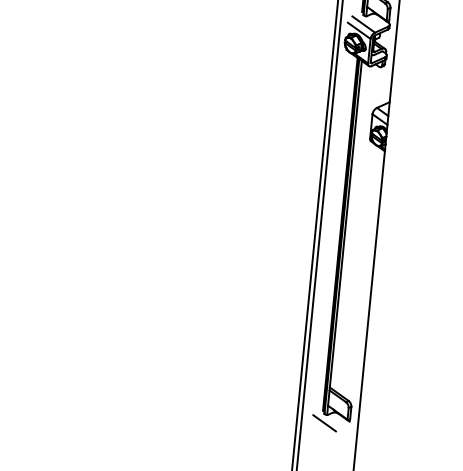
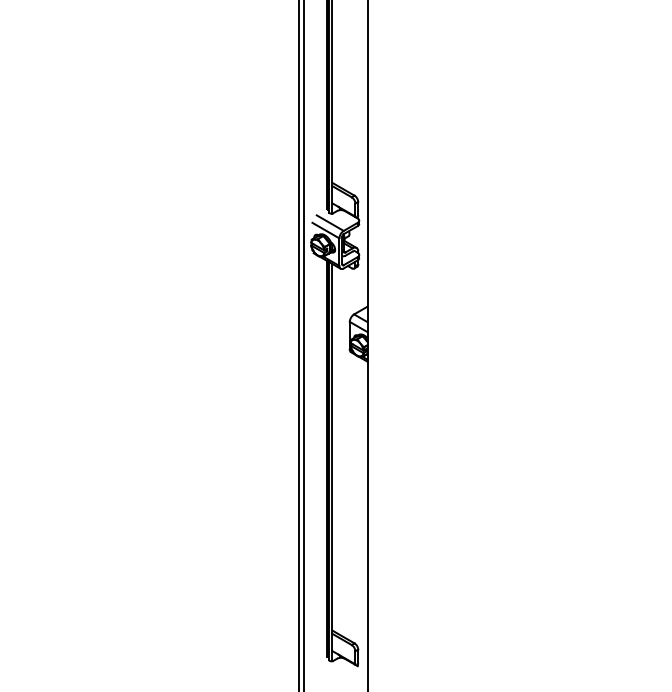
line: (323, 422) -> (329, 670), removed

